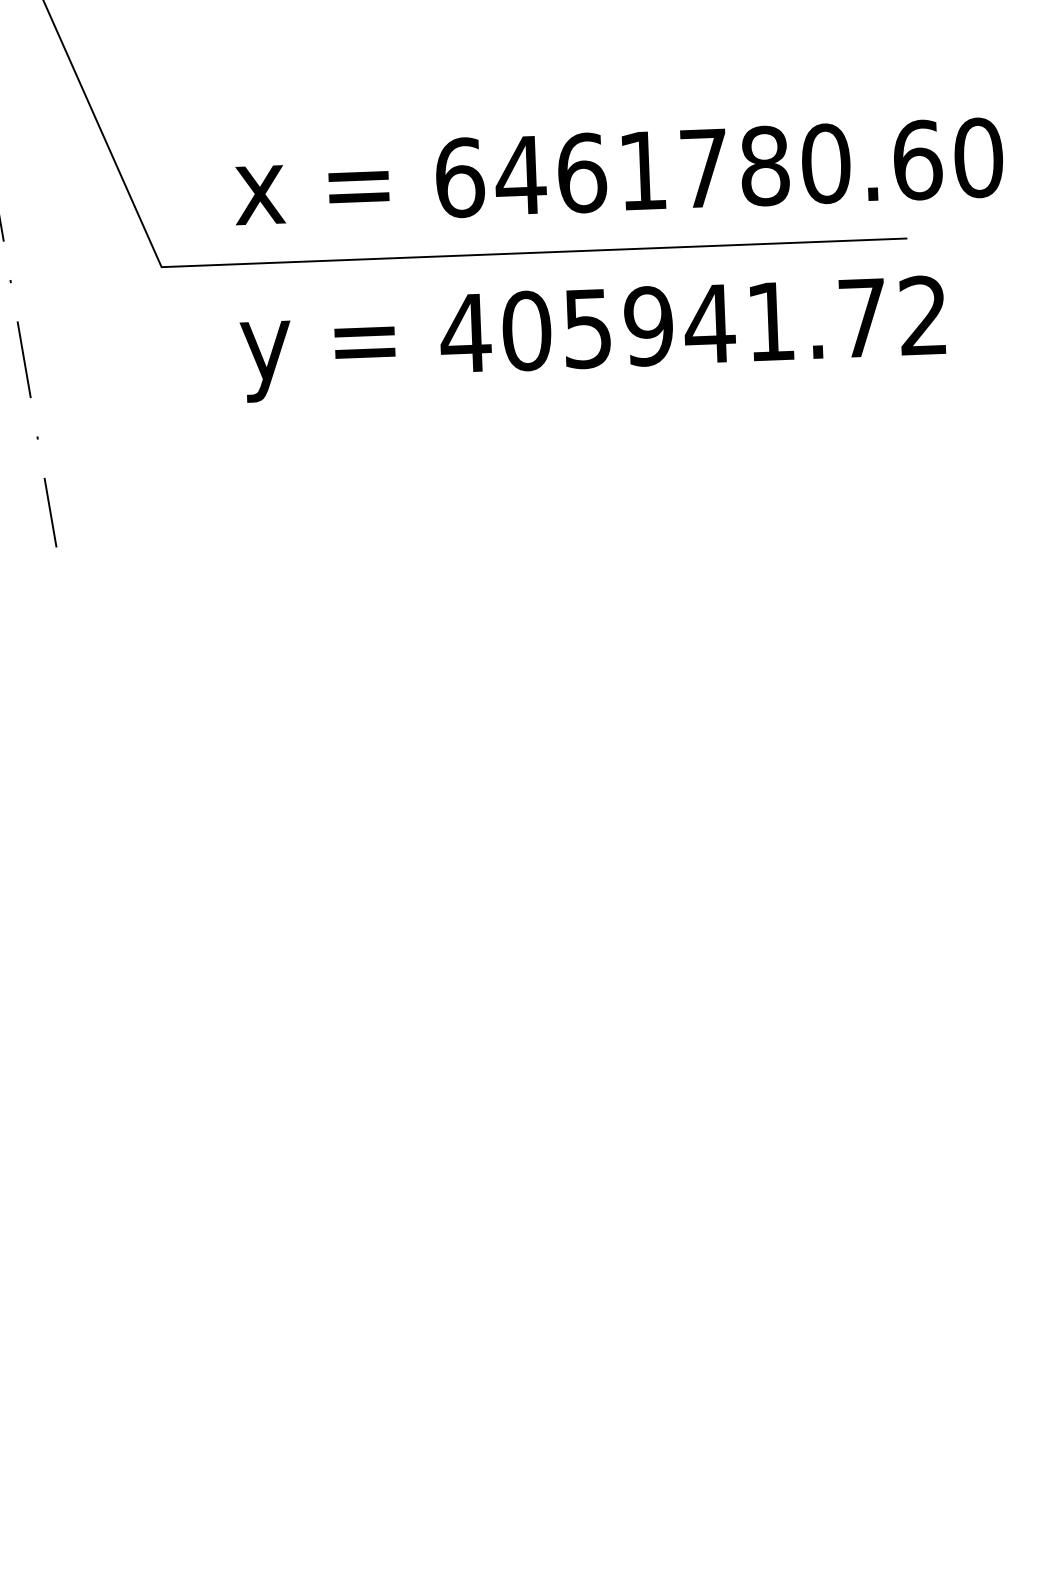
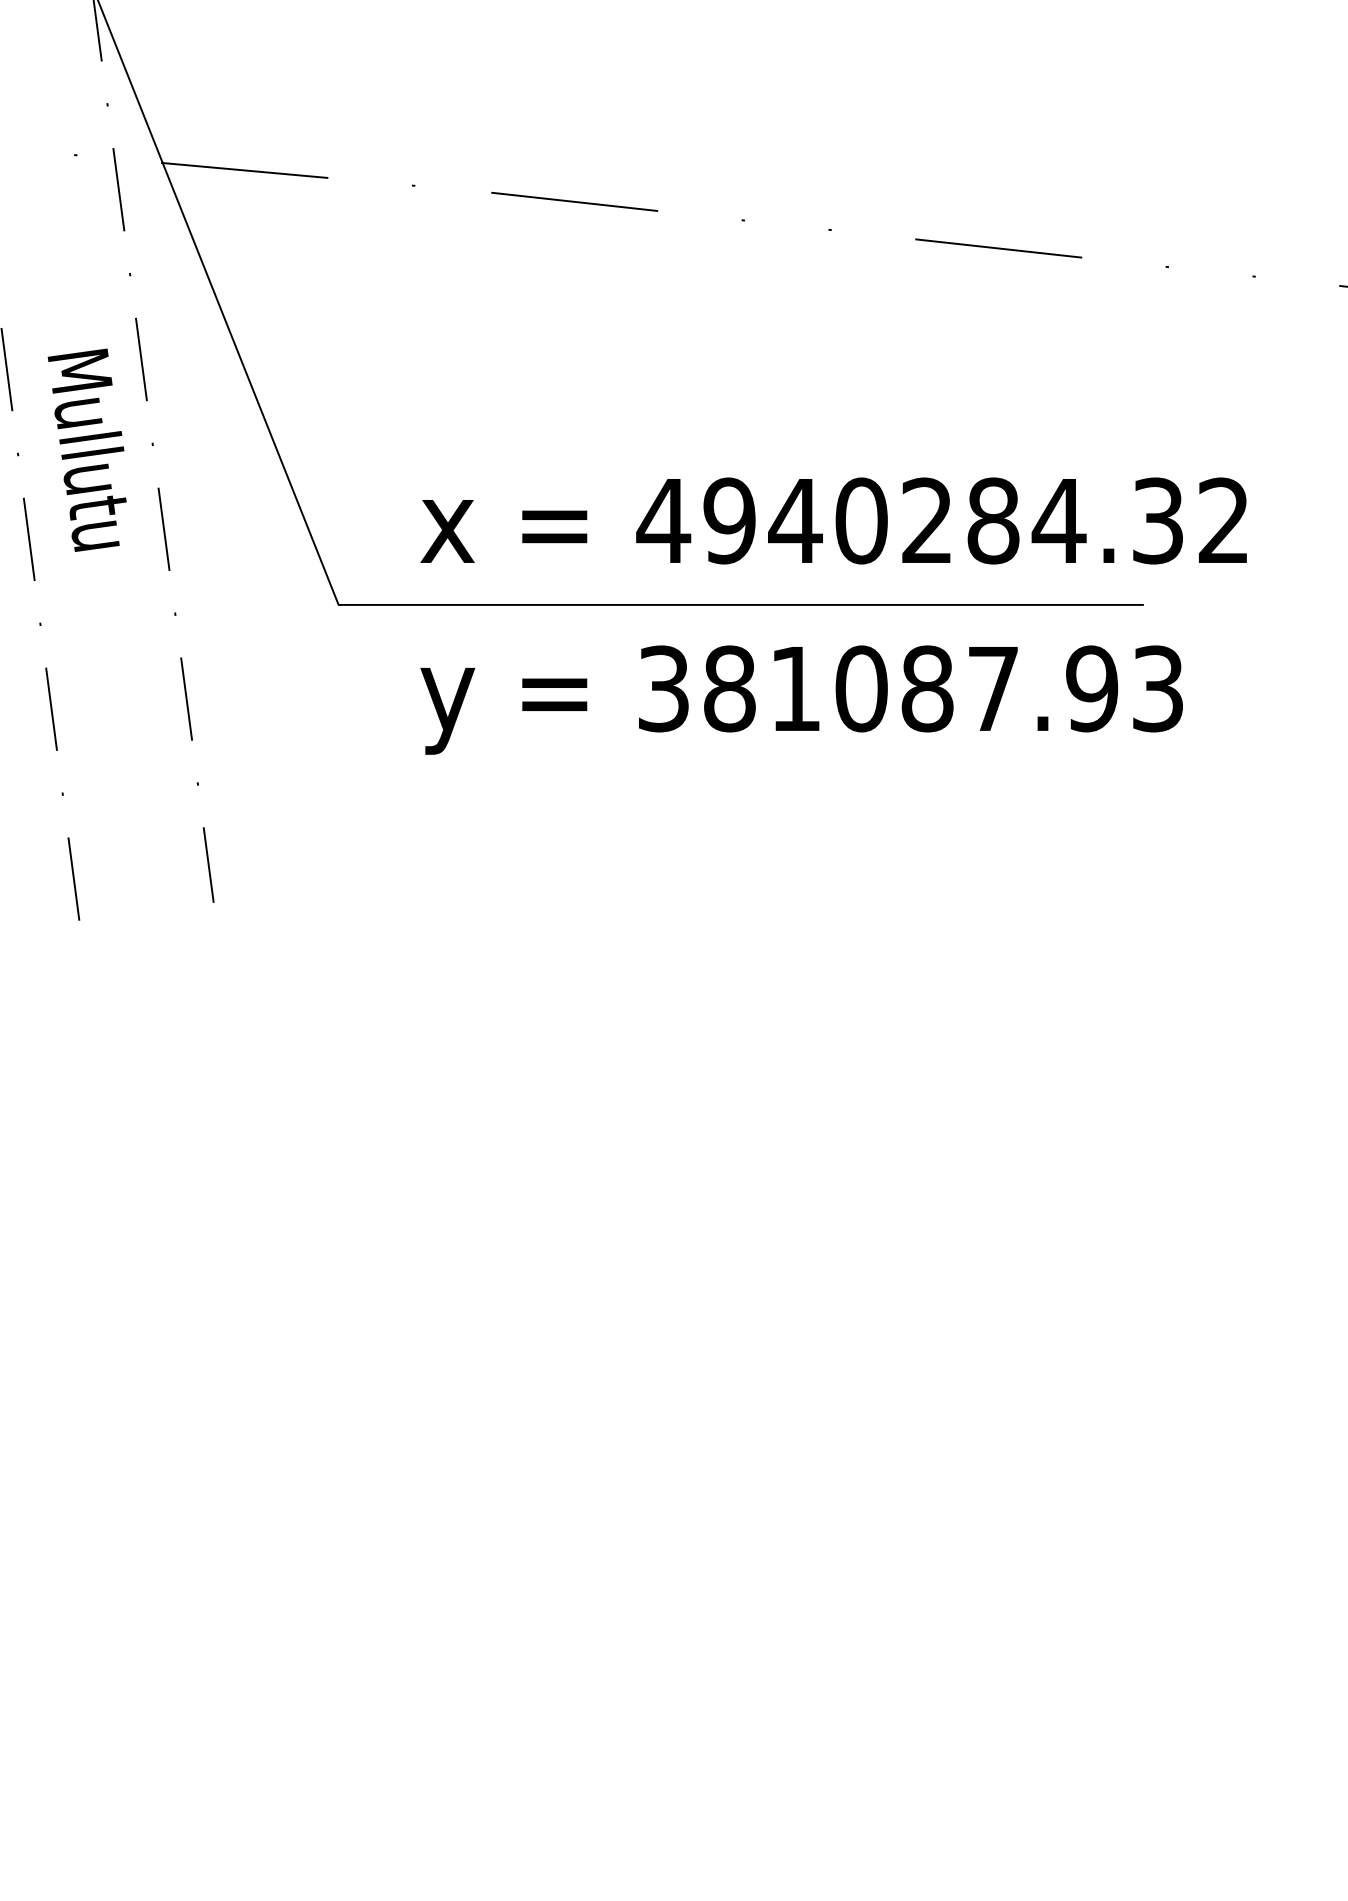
text: (718, 167) -> (943, 520), 6461780.60 -> 4940284.32
text: (693, 324) -> (909, 688), 405941.72 -> 381087.93

